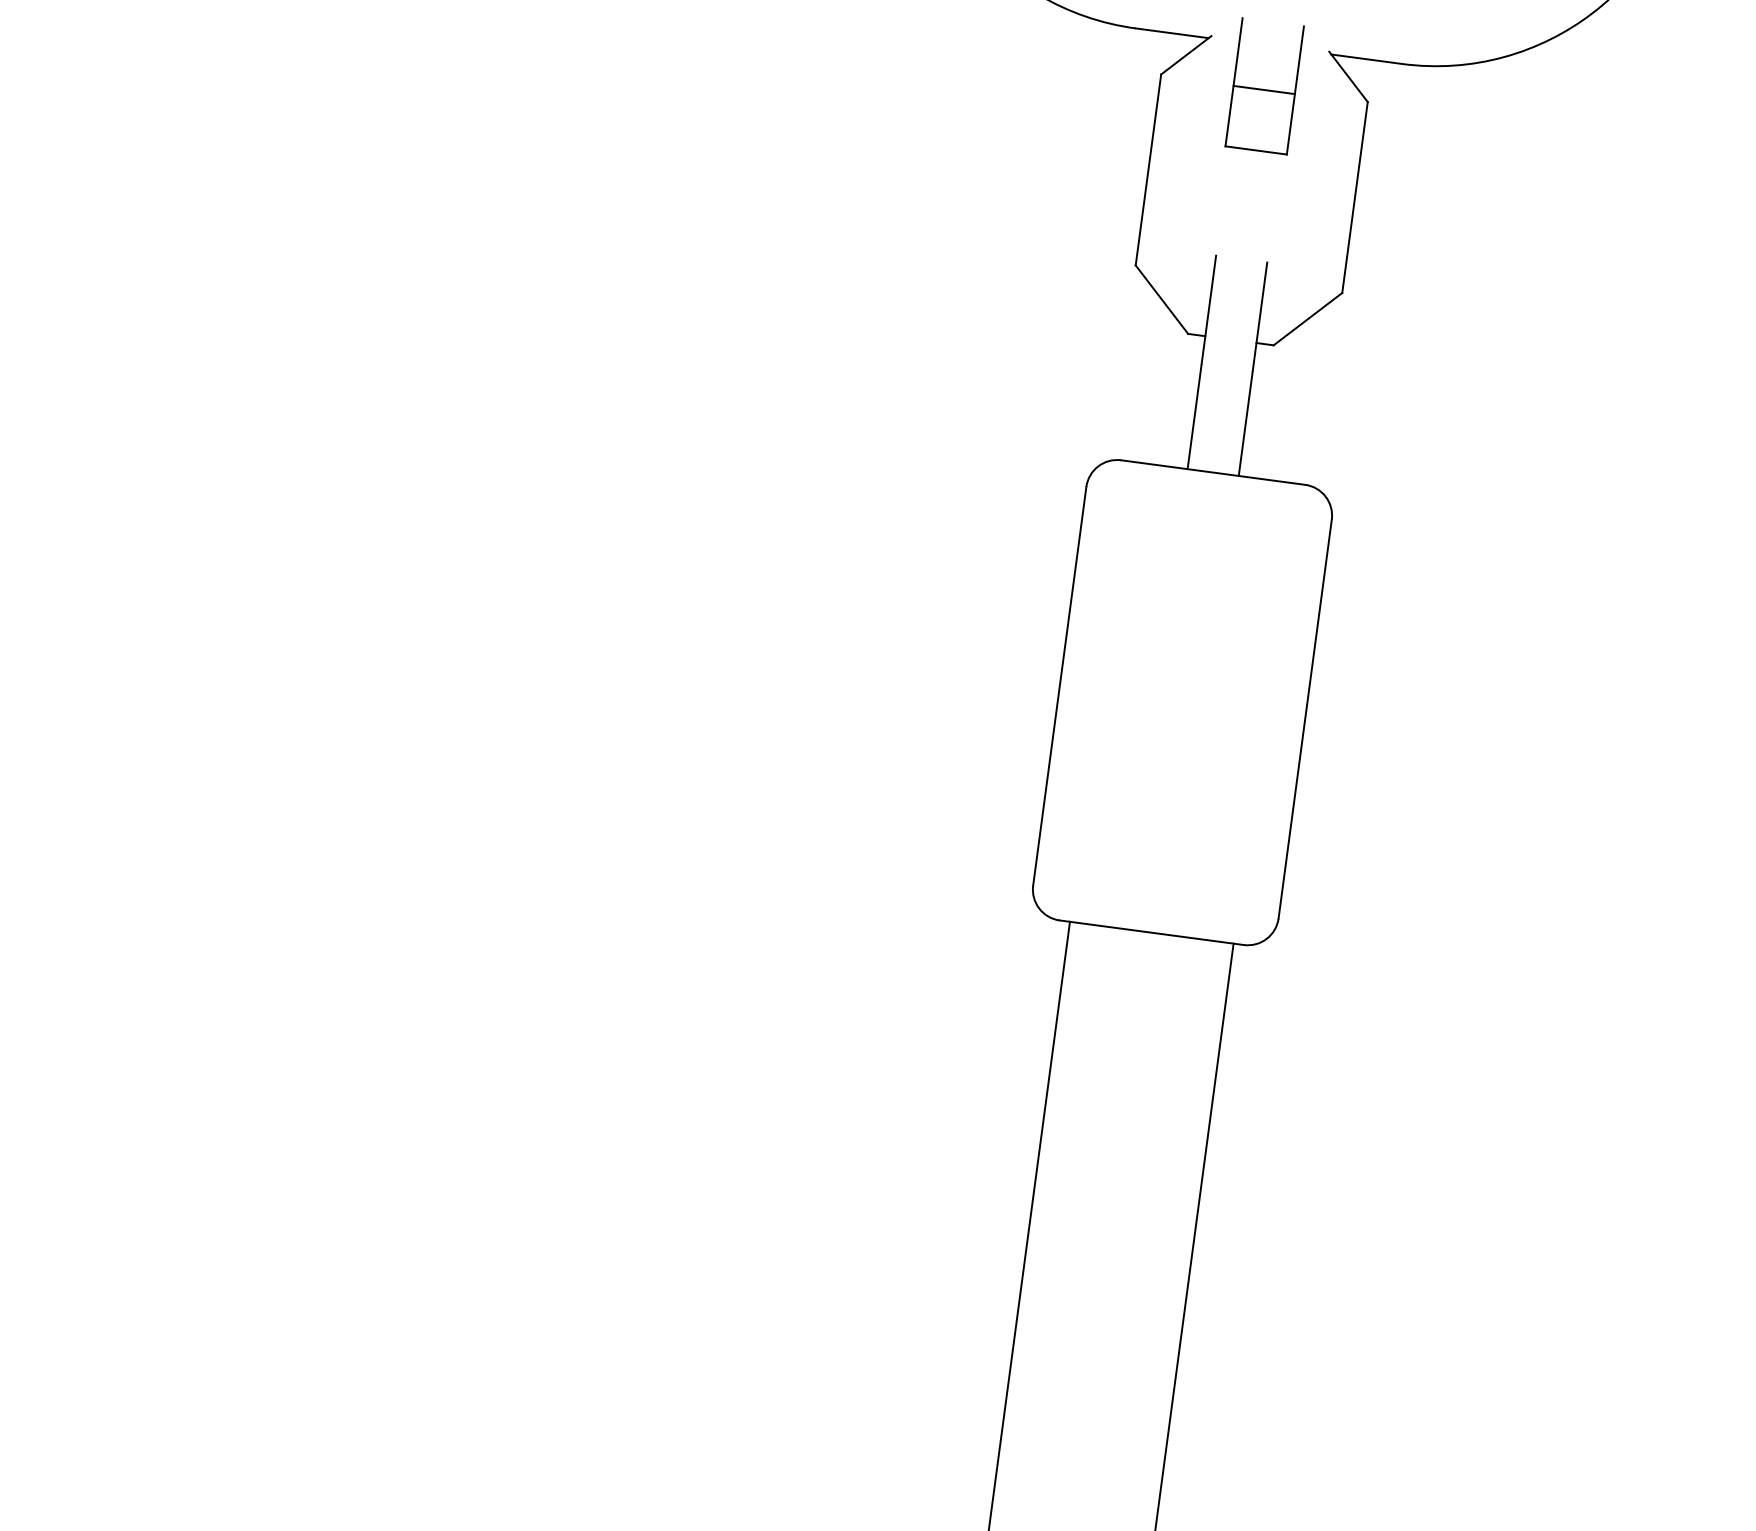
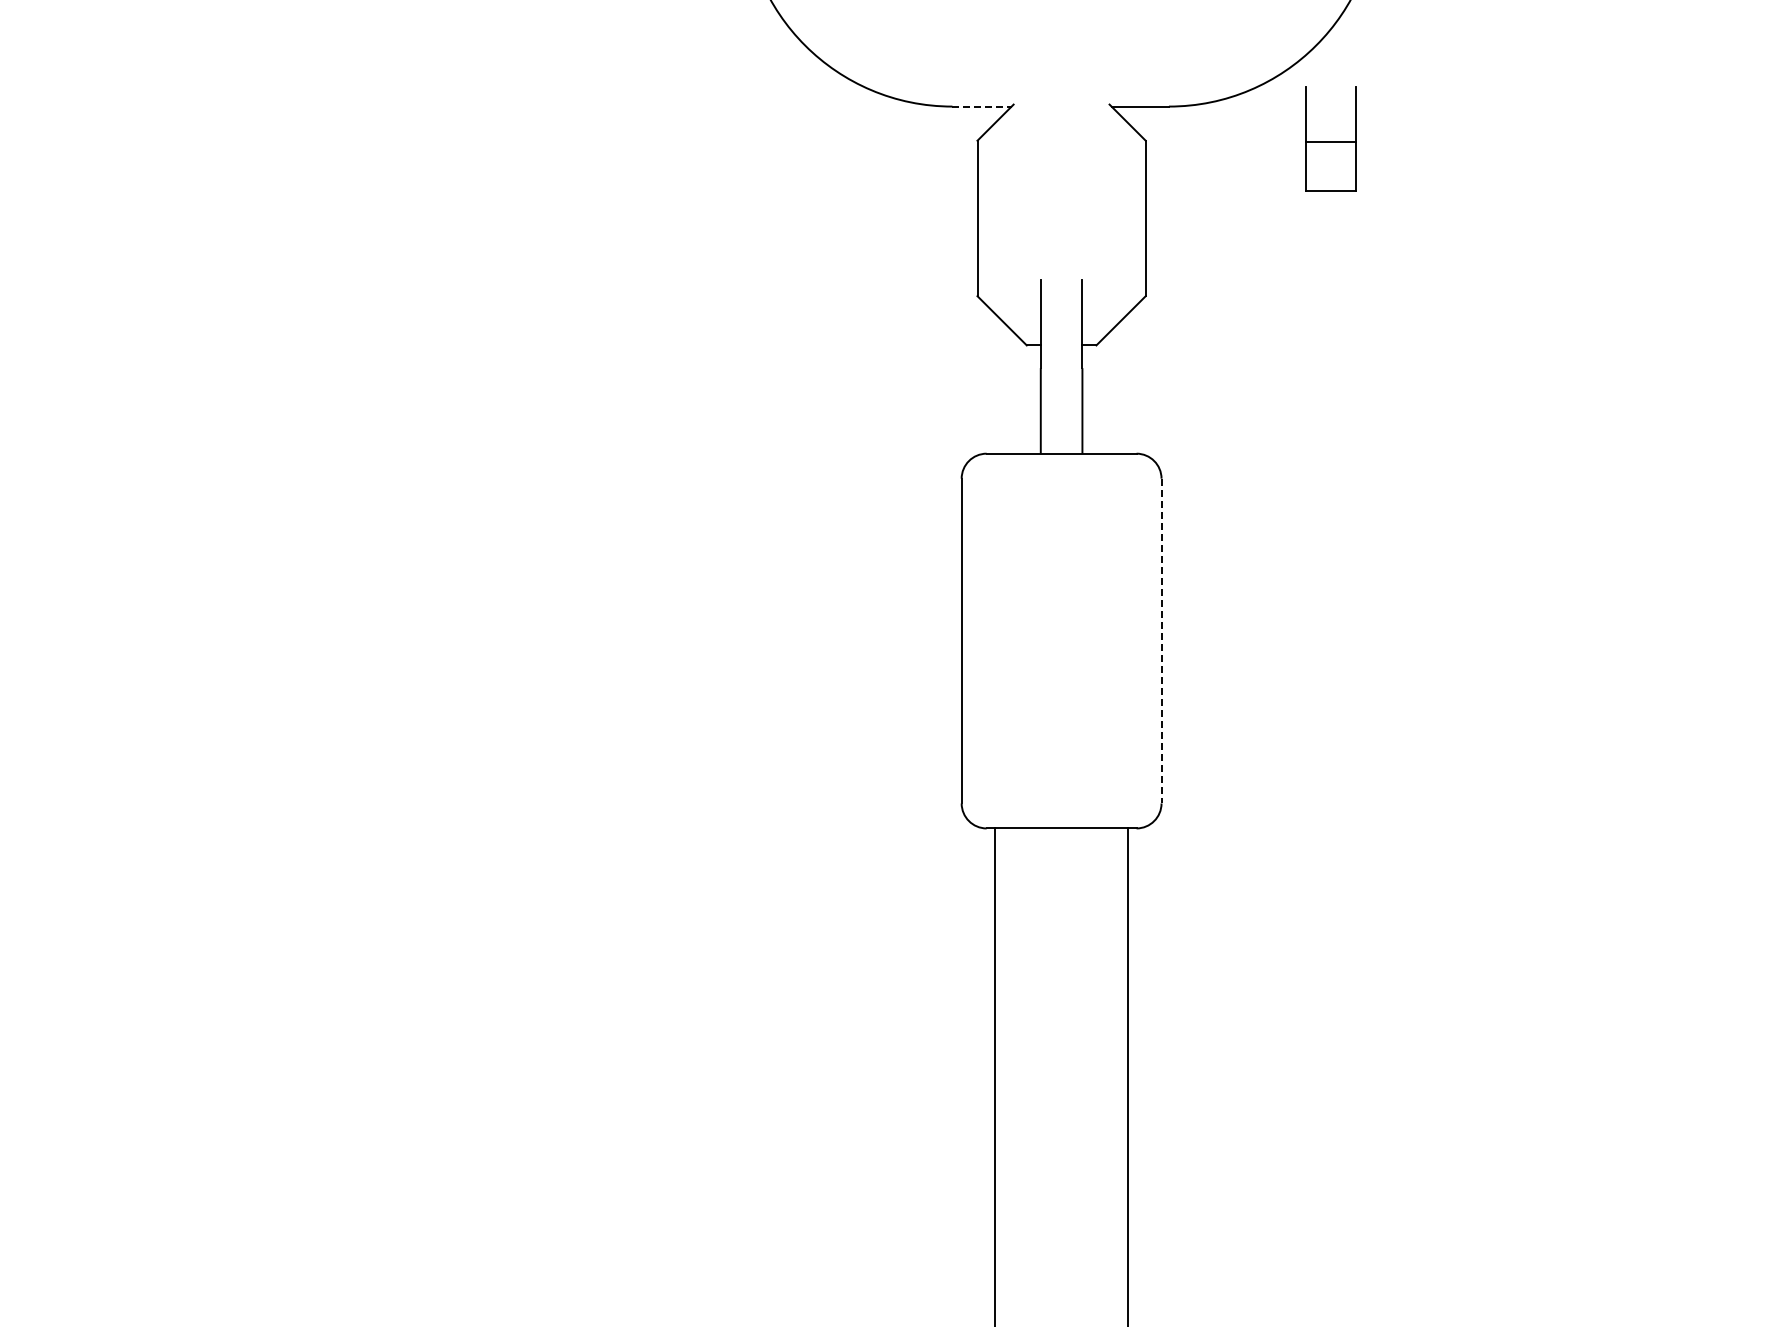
line: (1171, 33) -> (981, 106), solid -> dashed
part: (1264, 85) -> (1330, 138), moved
line: (1305, 719) -> (1161, 641), solid -> dashed

